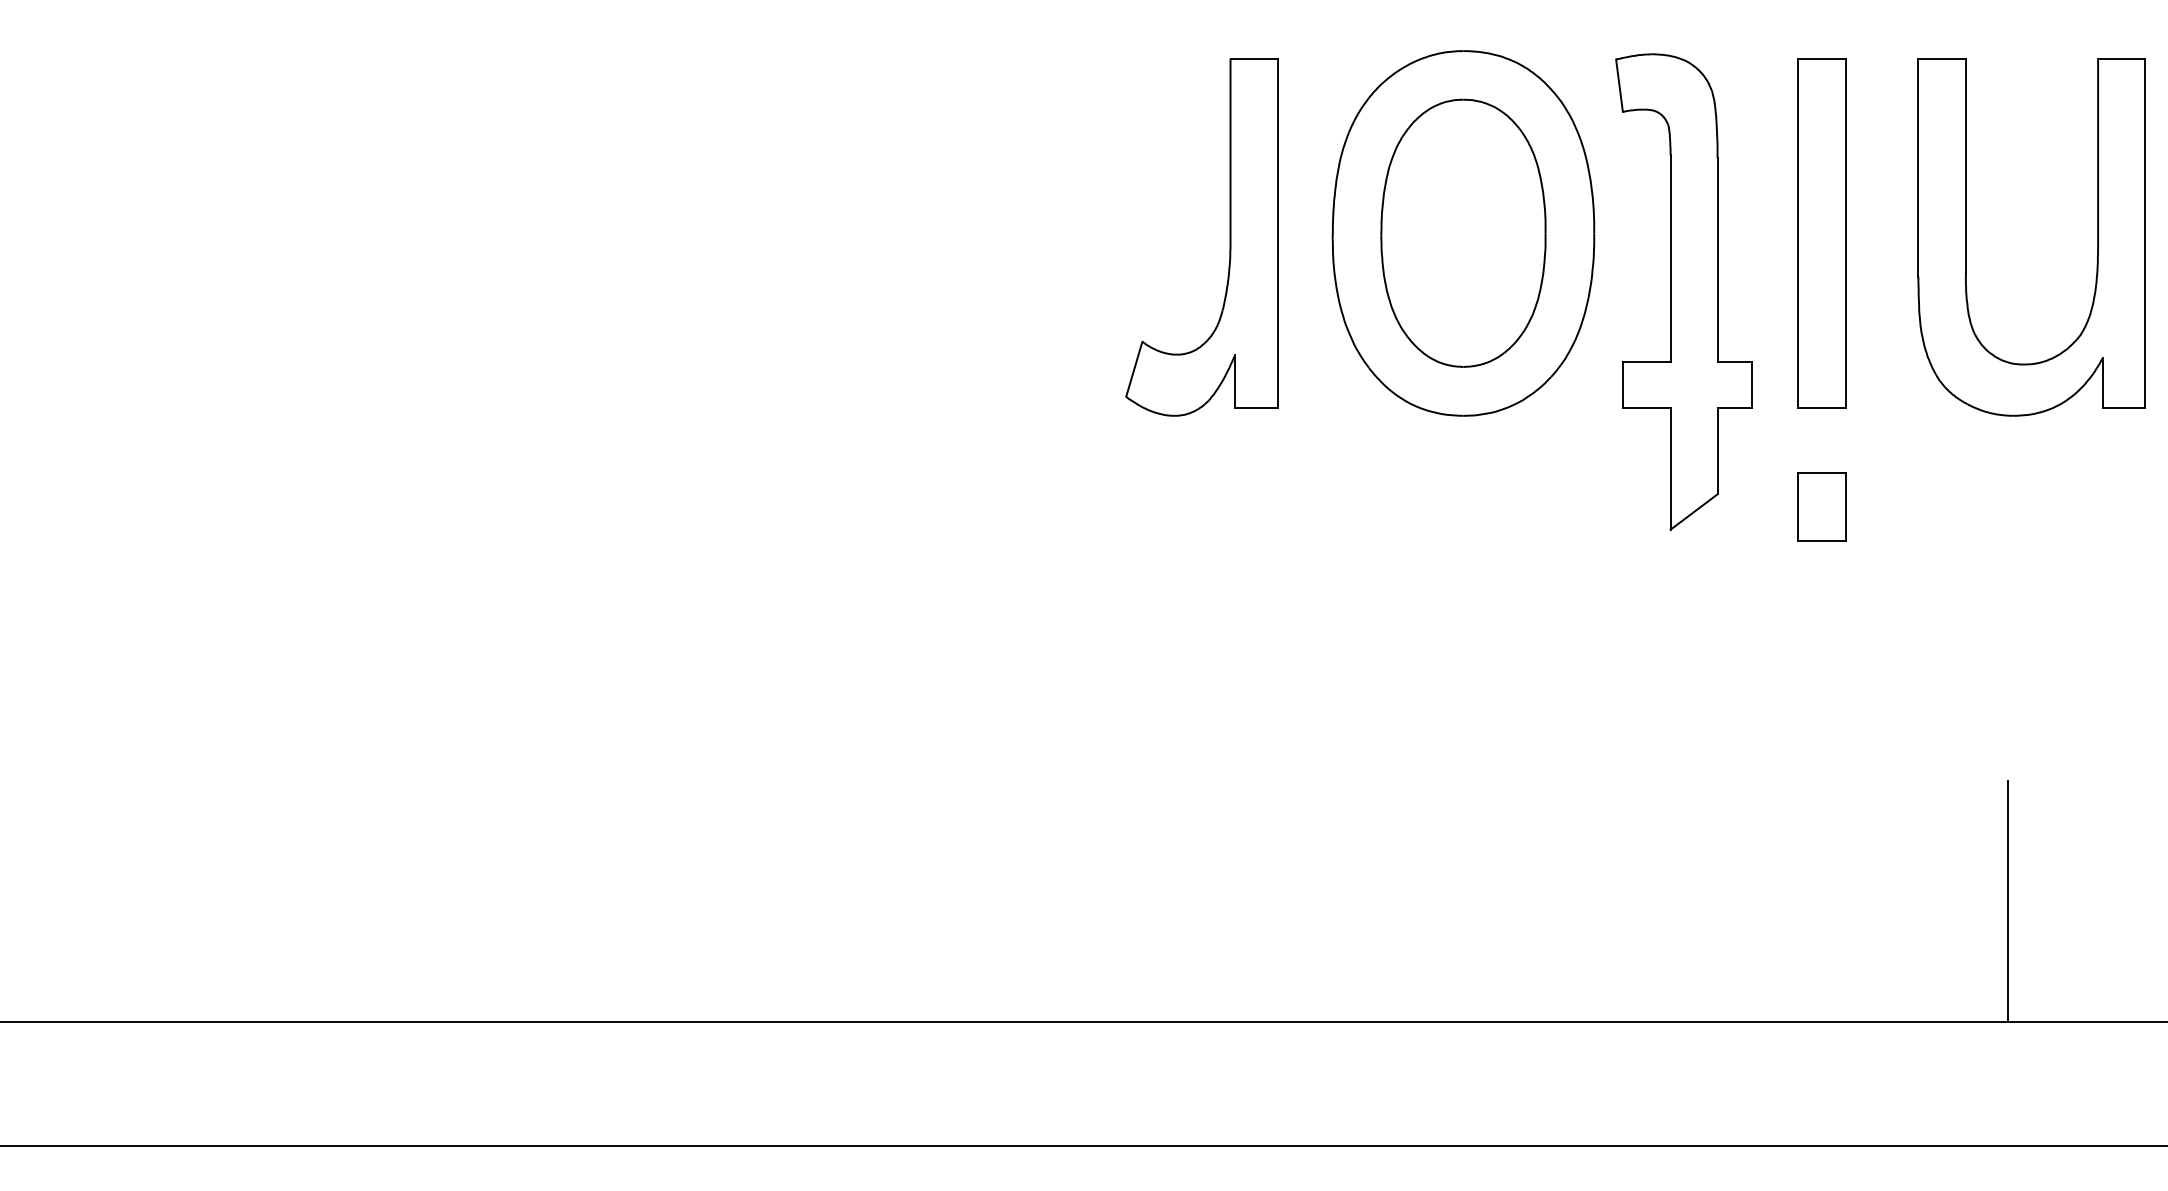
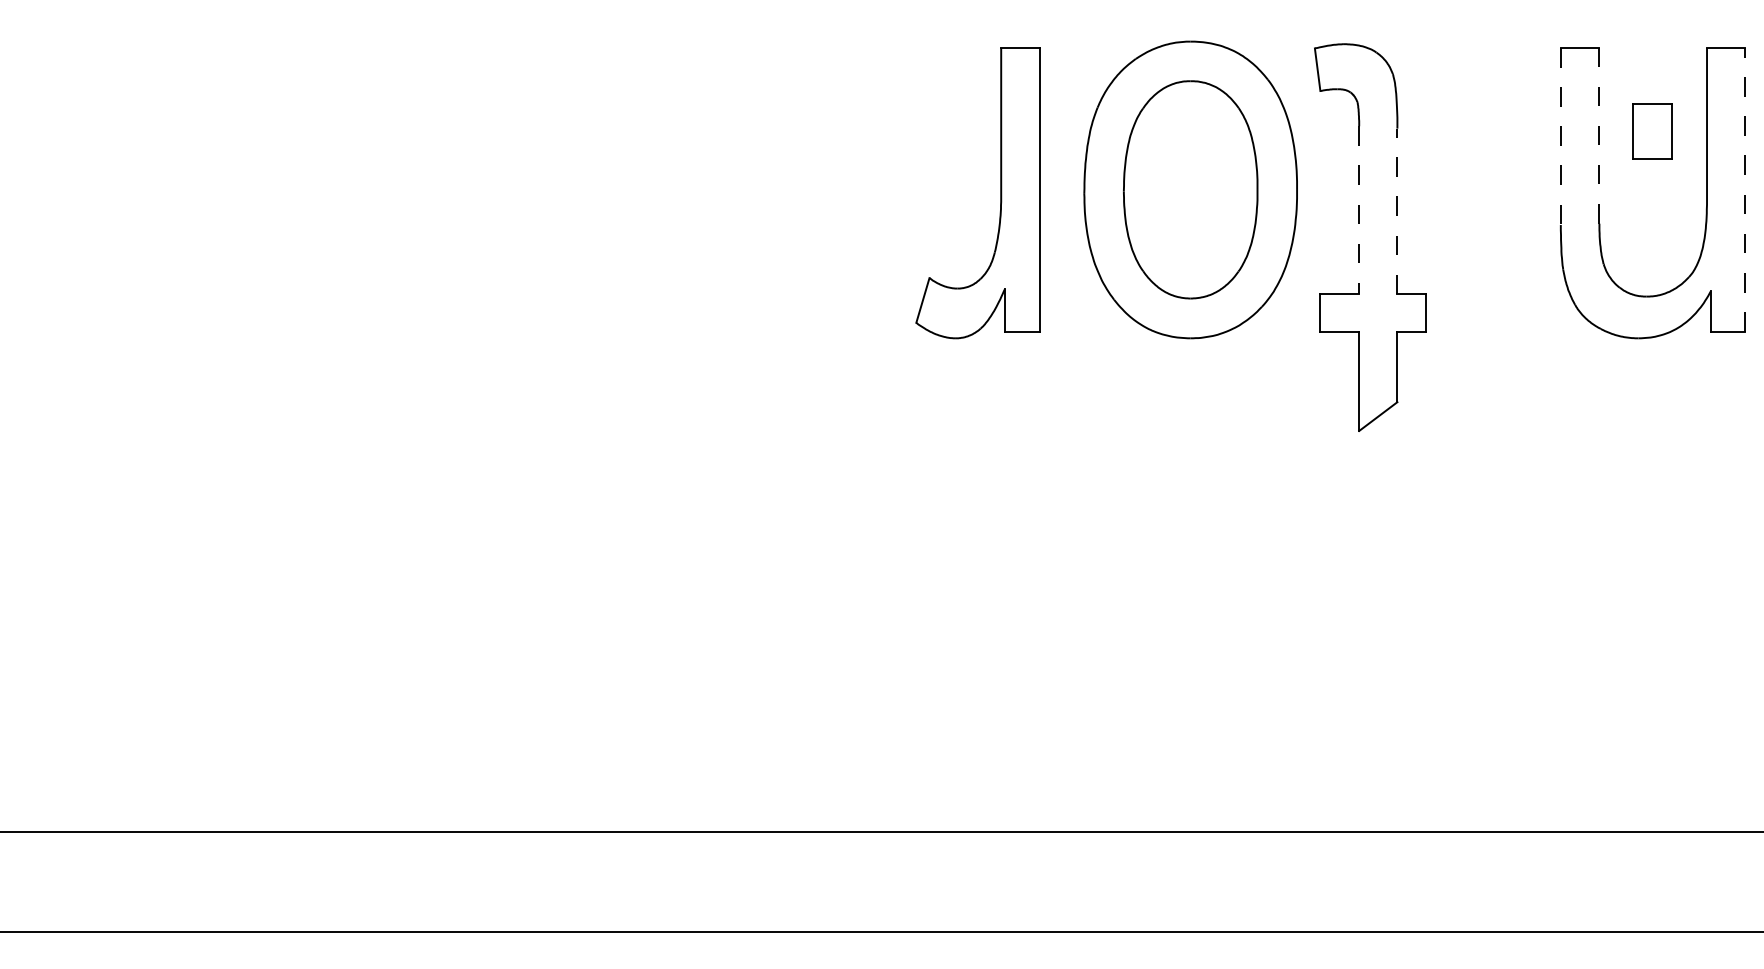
line: (1965, 166) -> (1599, 135), solid -> dashed
line: (1918, 167) -> (1560, 136), solid -> dashed
part: (1822, 232) -> (1482, 189), removed
line: (2145, 232) -> (1745, 189), solid -> dashed
line: (1670, 258) -> (1359, 210), solid -> dashed
line: (1717, 259) -> (1397, 211), solid -> dashed
part: (1822, 506) -> (1652, 131), moved
line: (2007, 901) -> (1633, 733), removed

